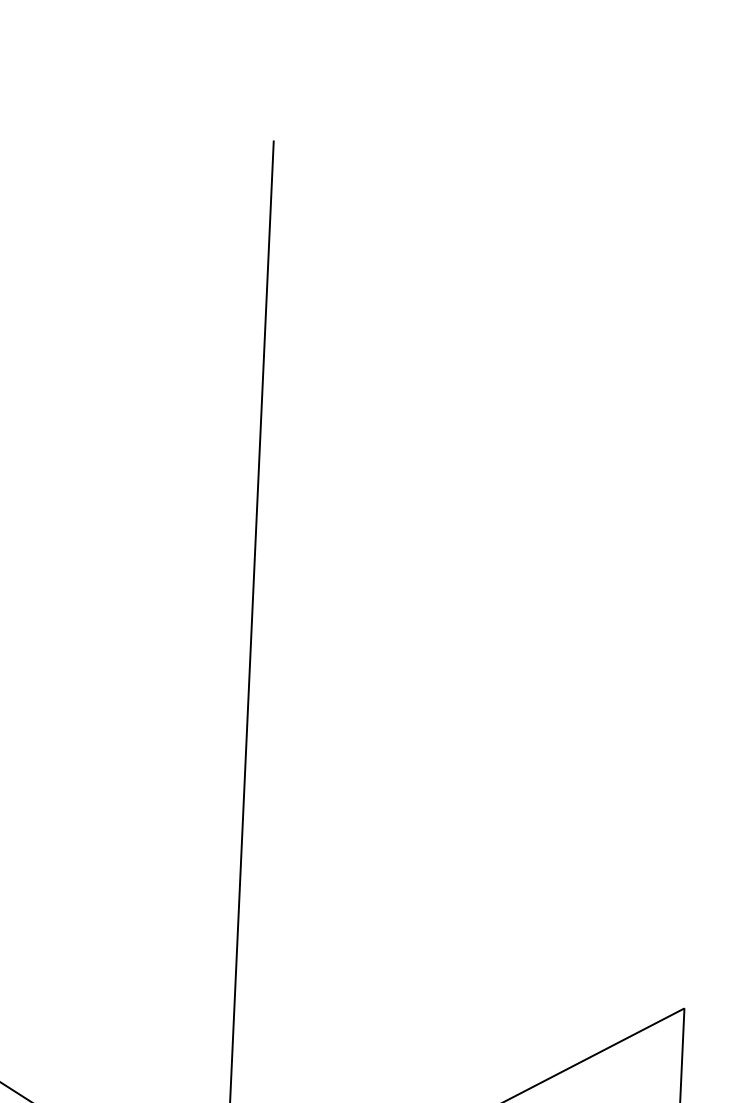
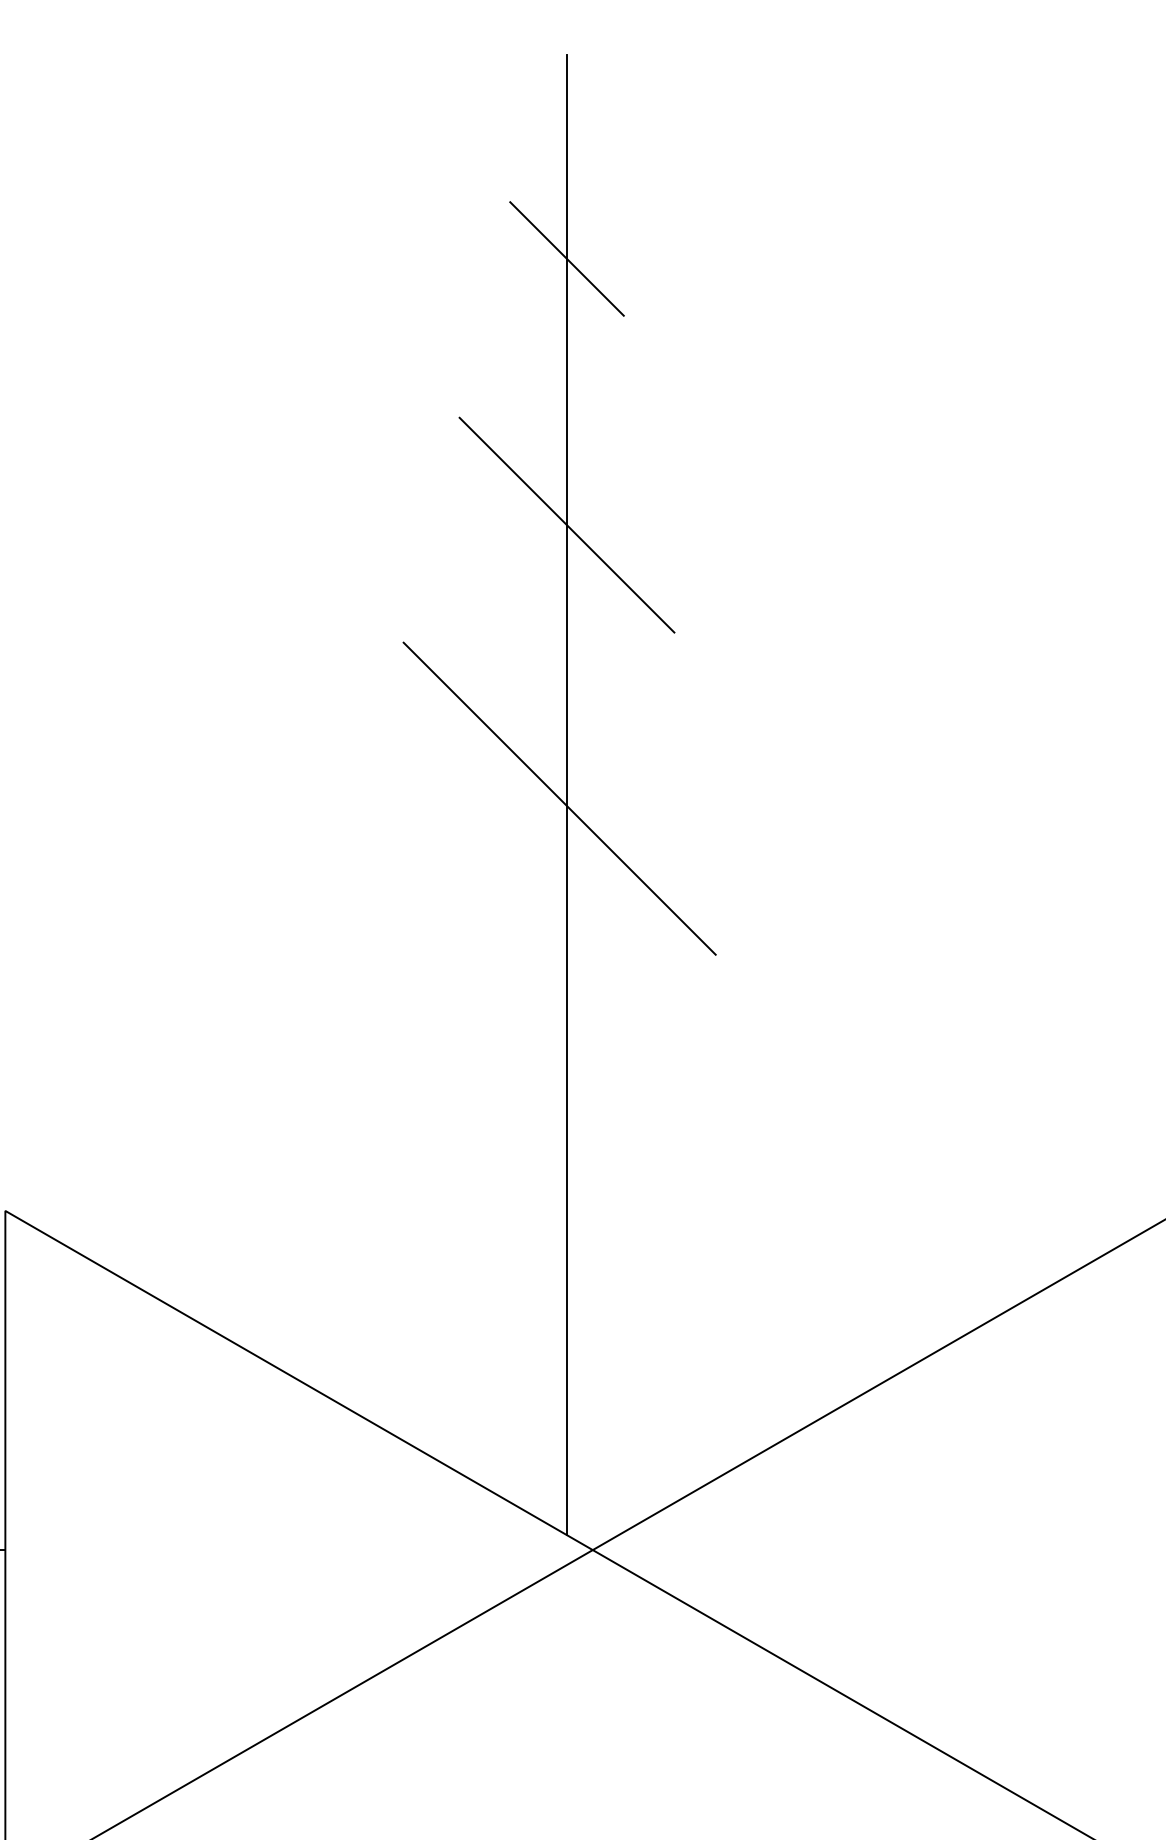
line: (266, 290) -> (566, 258), added
line: (257, 485) -> (566, 524), added
line: (243, 685) -> (559, 798), added

